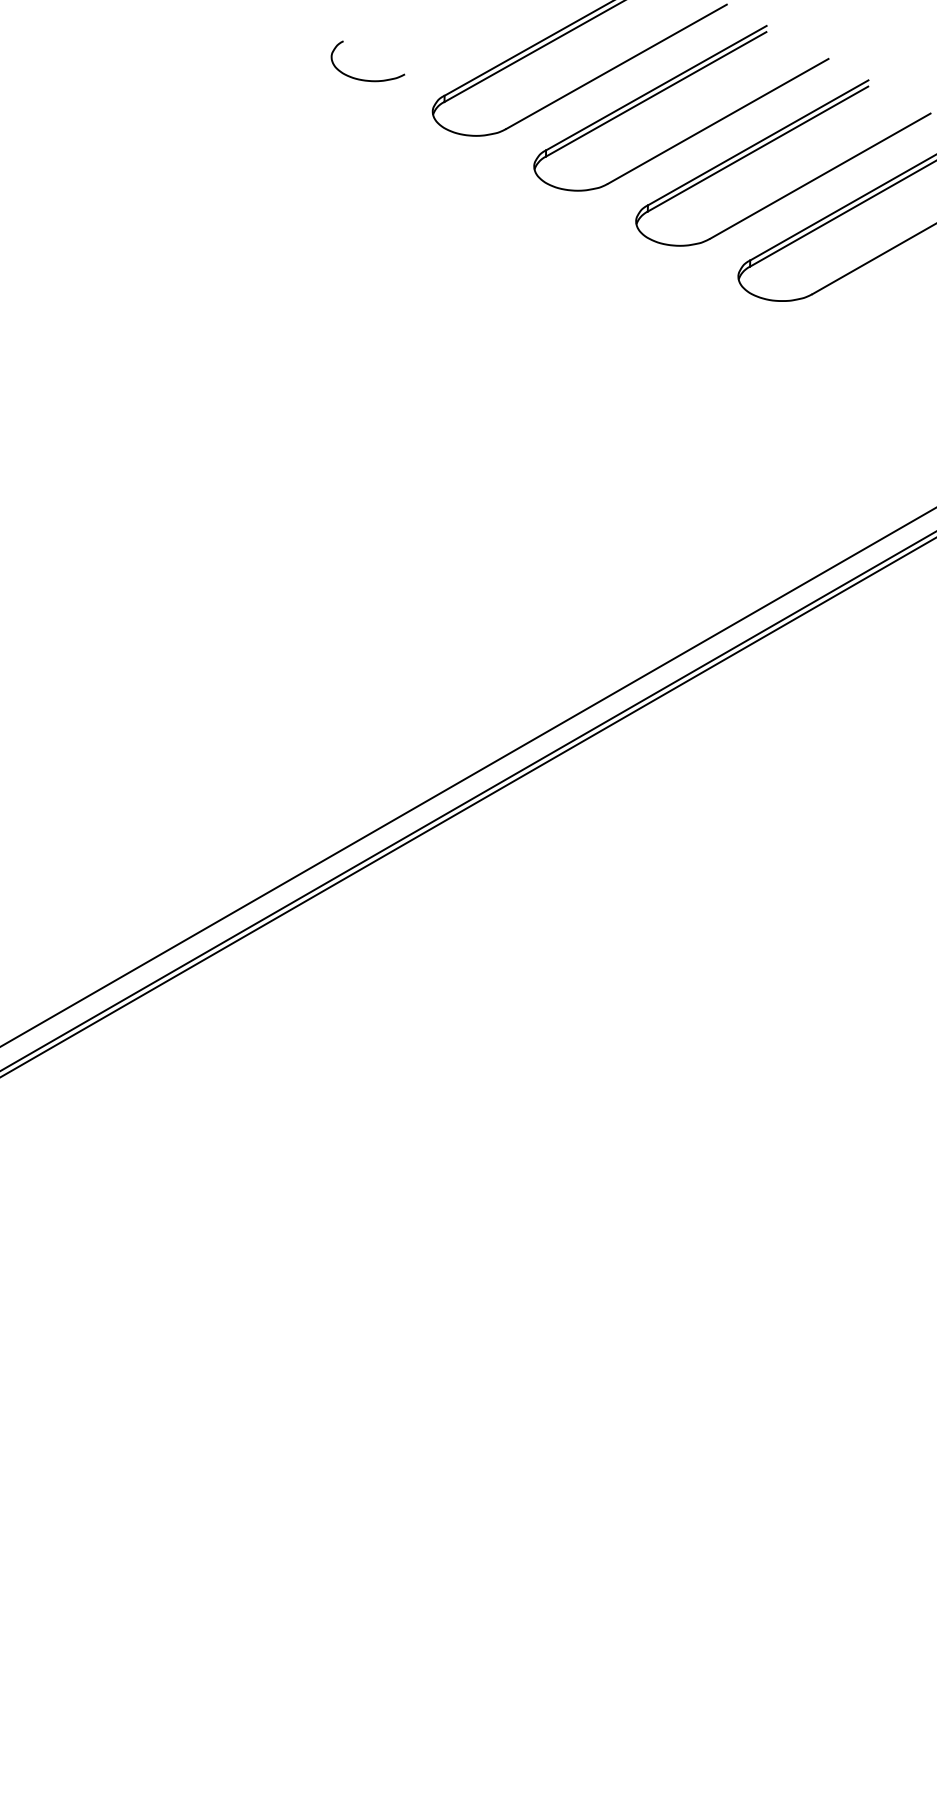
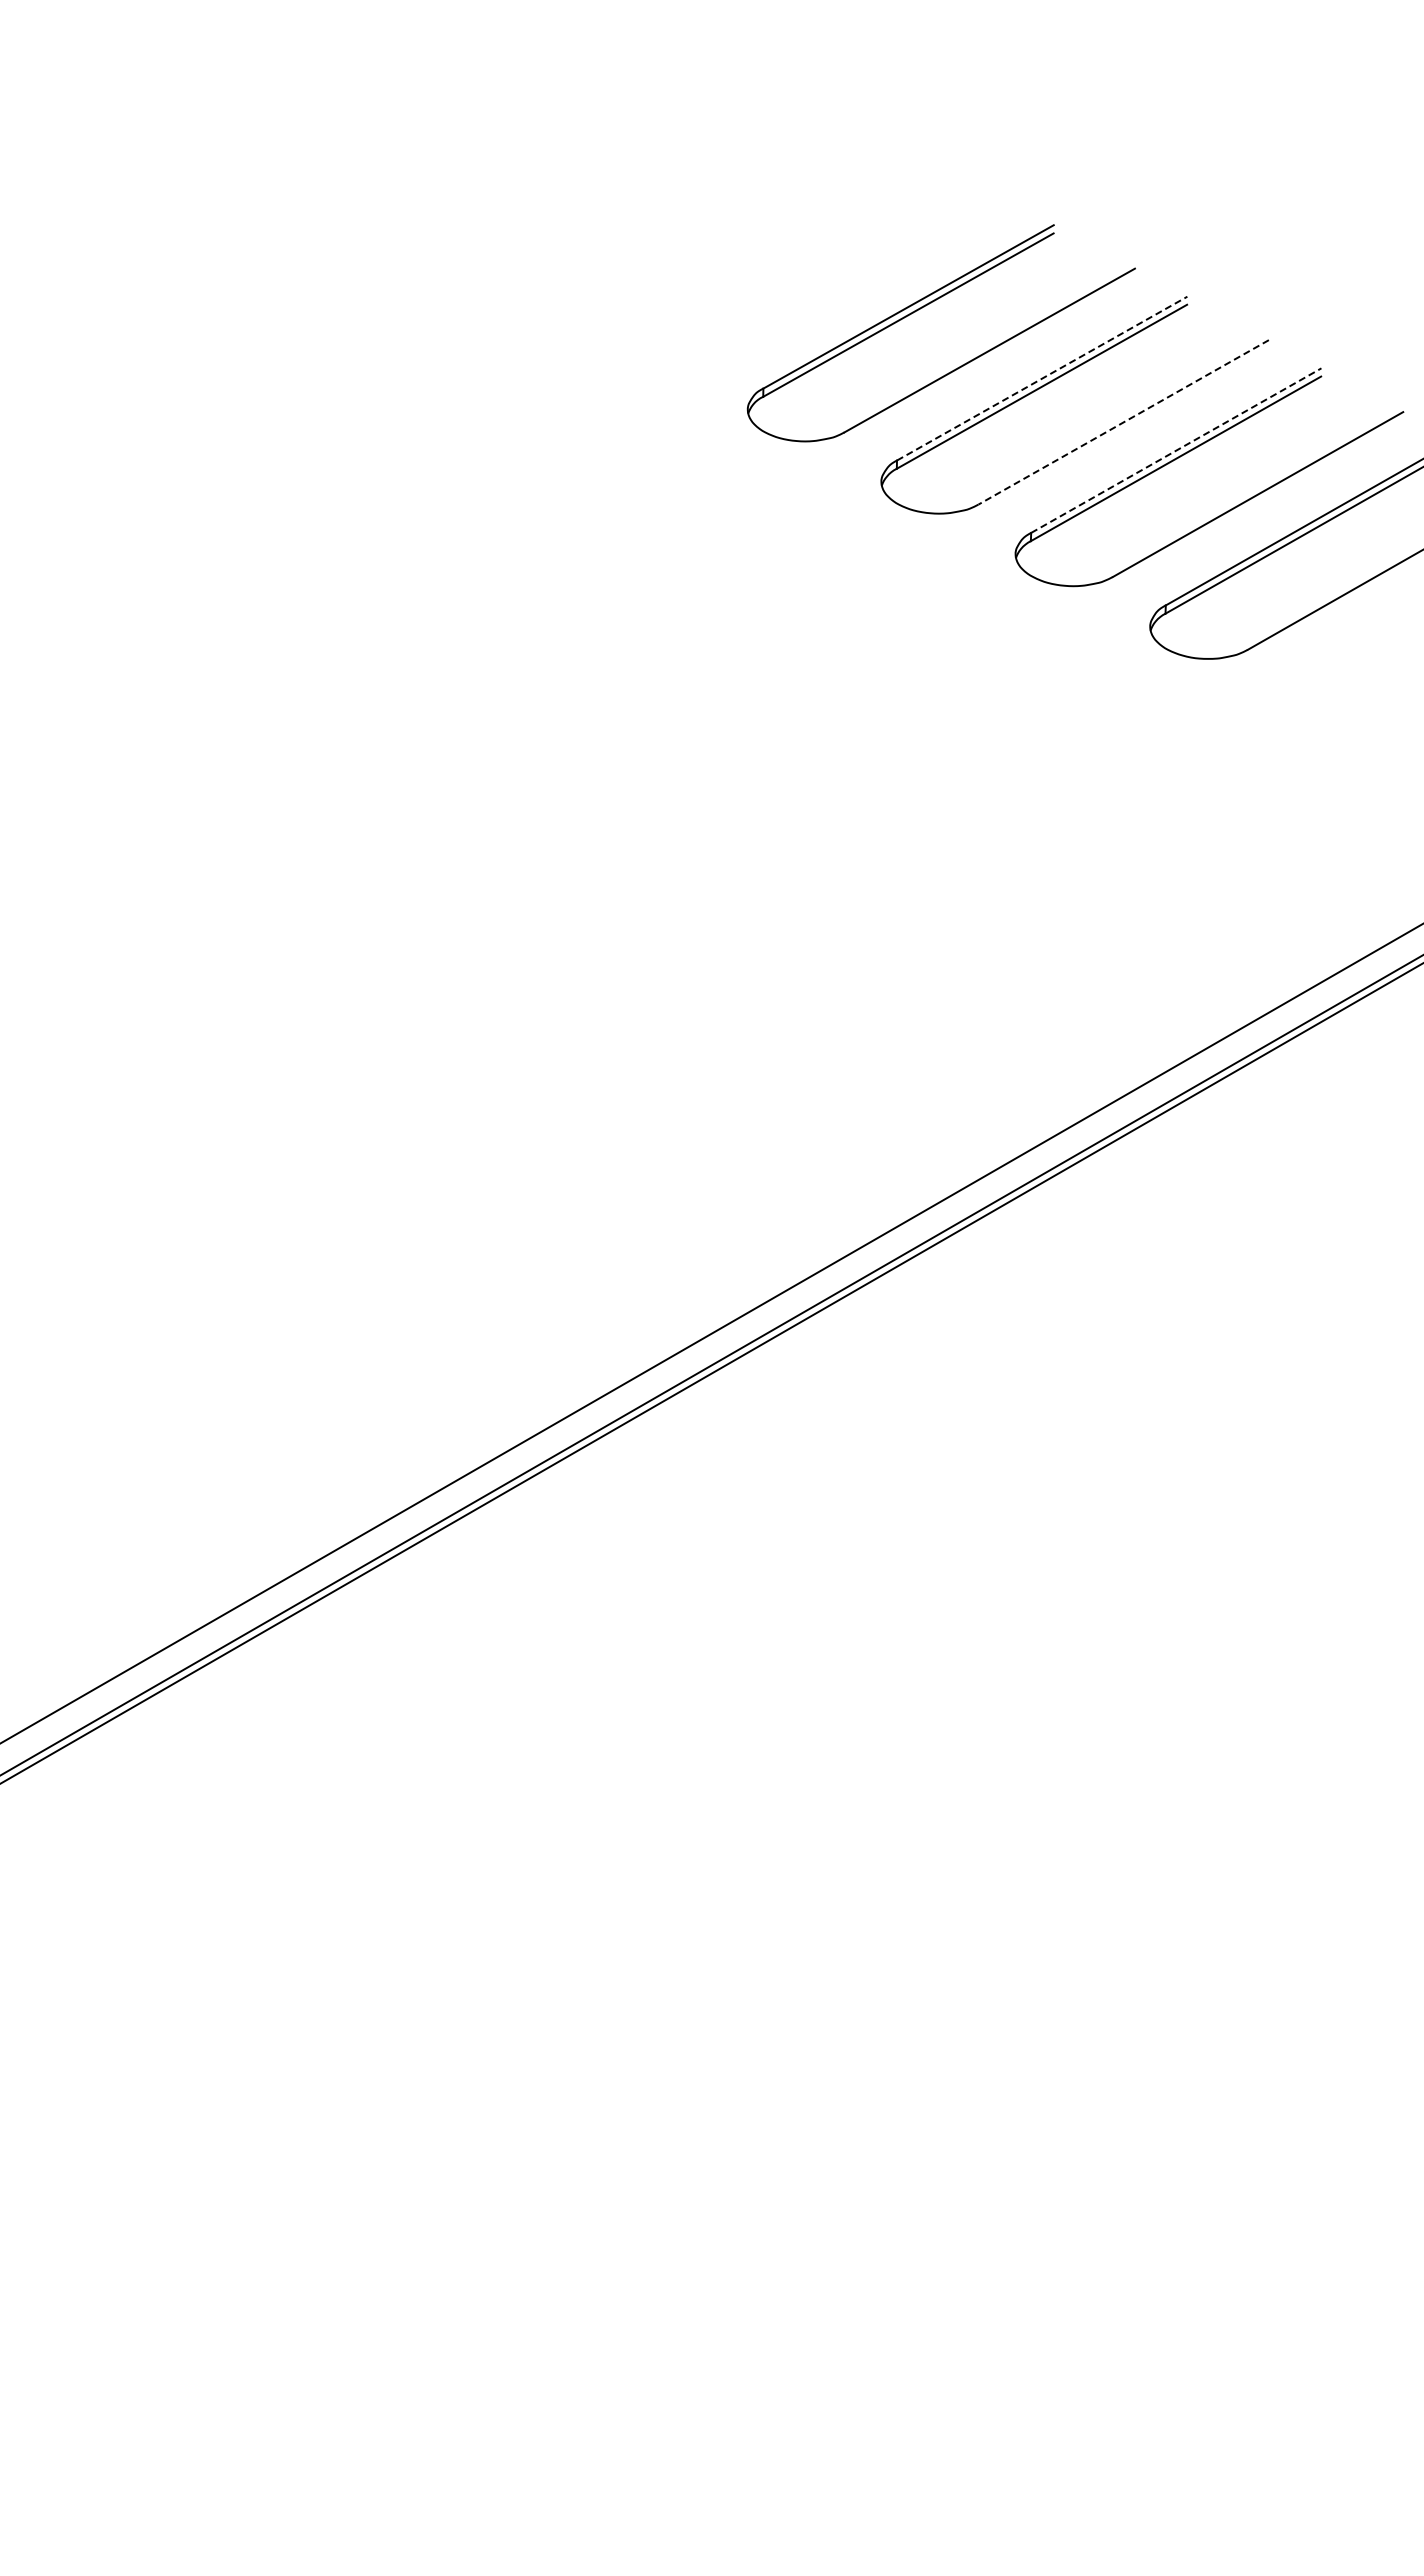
curve: (366, 79) -> (660, 367), removed
line: (656, 88) -> (1042, 378), solid -> dashed
line: (718, 121) -> (1123, 422), solid -> dashed
line: (758, 142) -> (1176, 450), solid -> dashed

